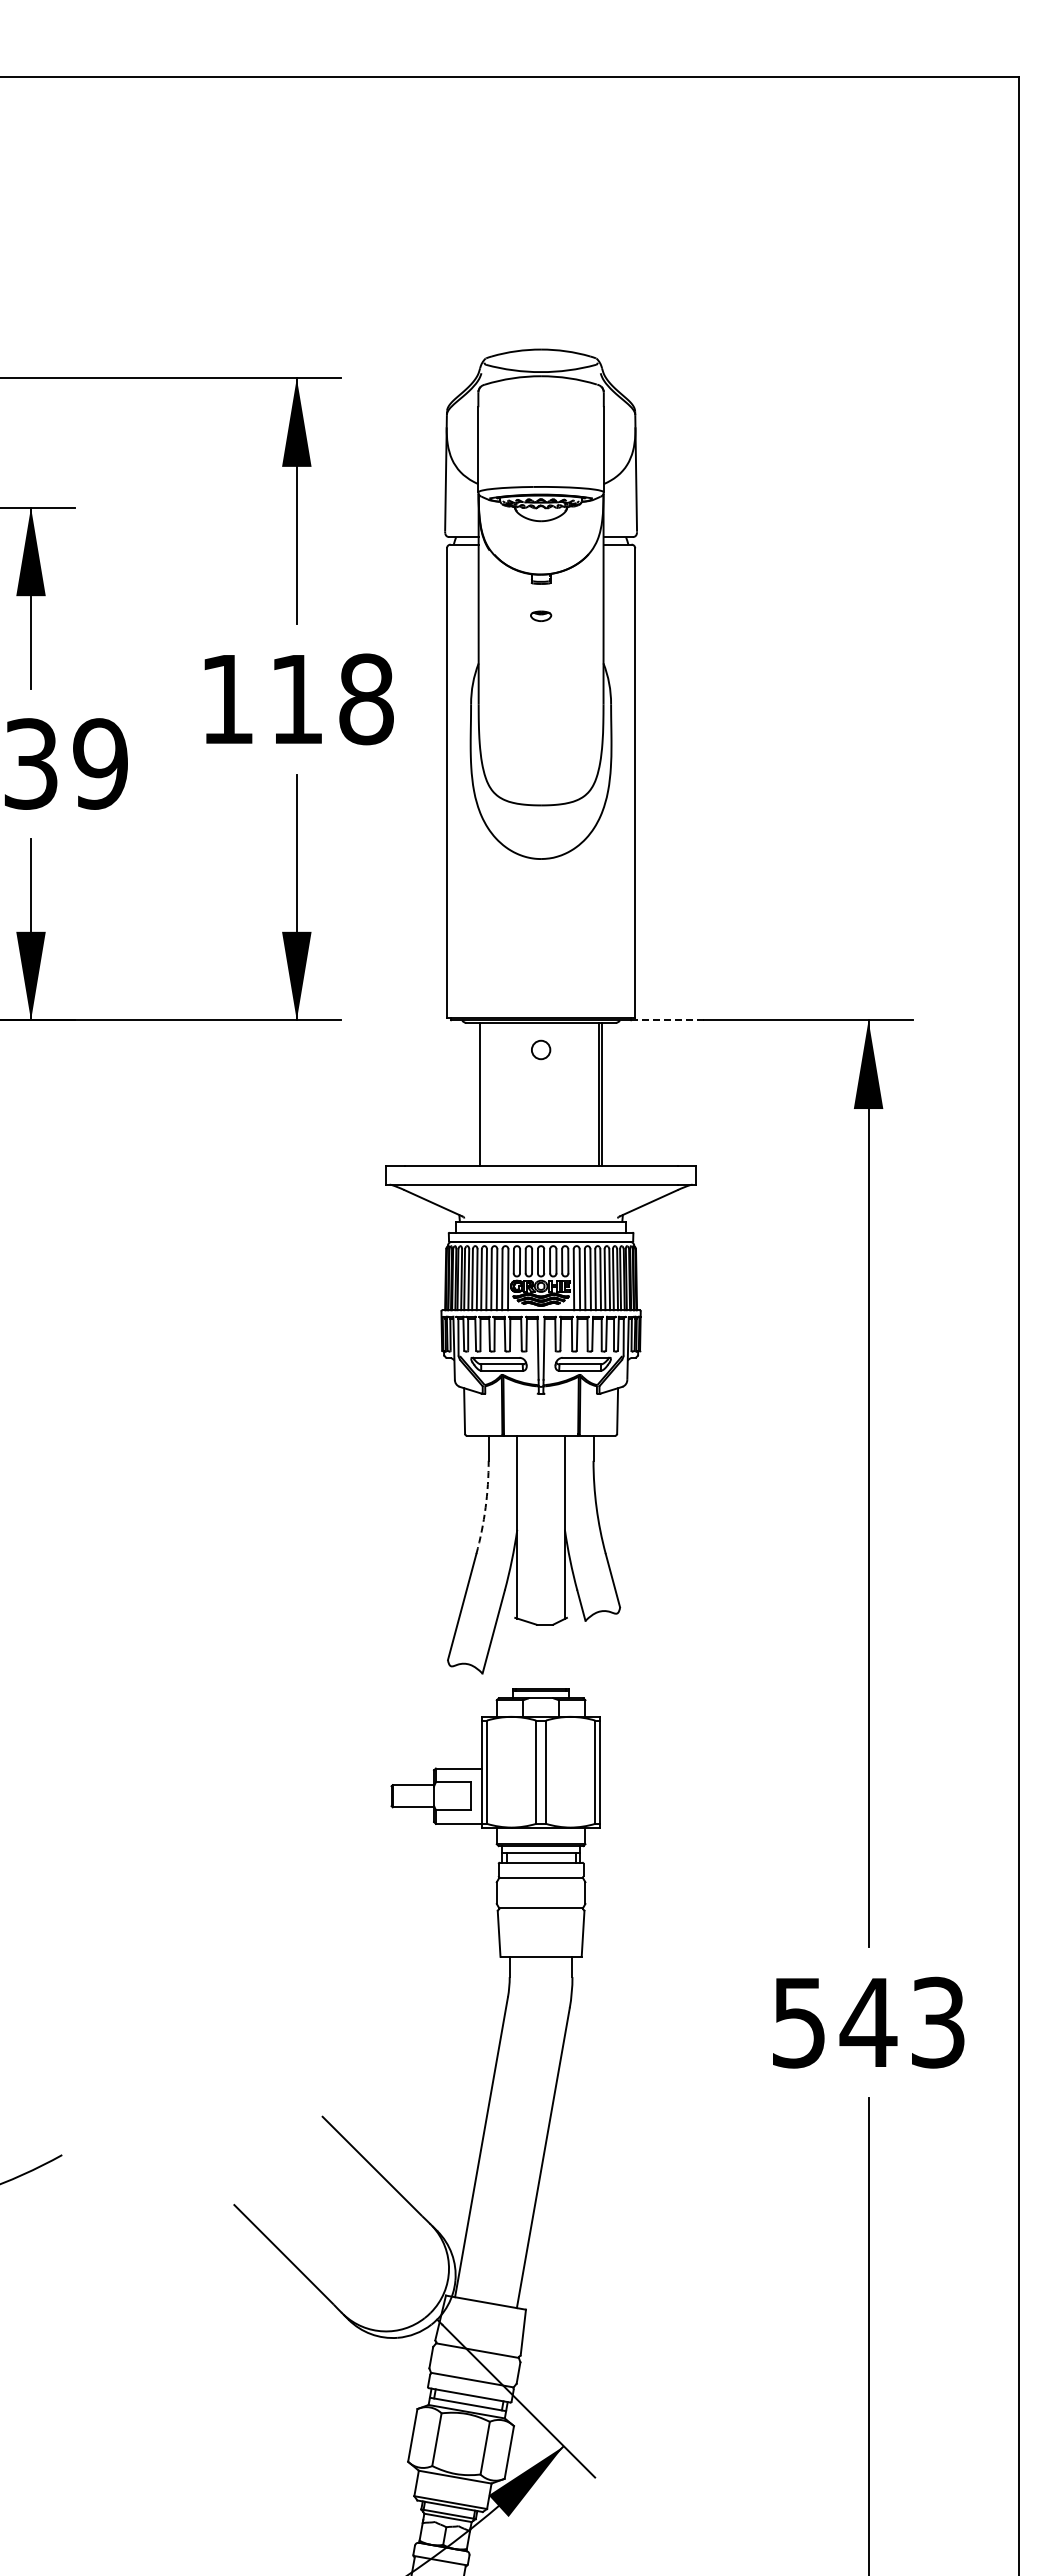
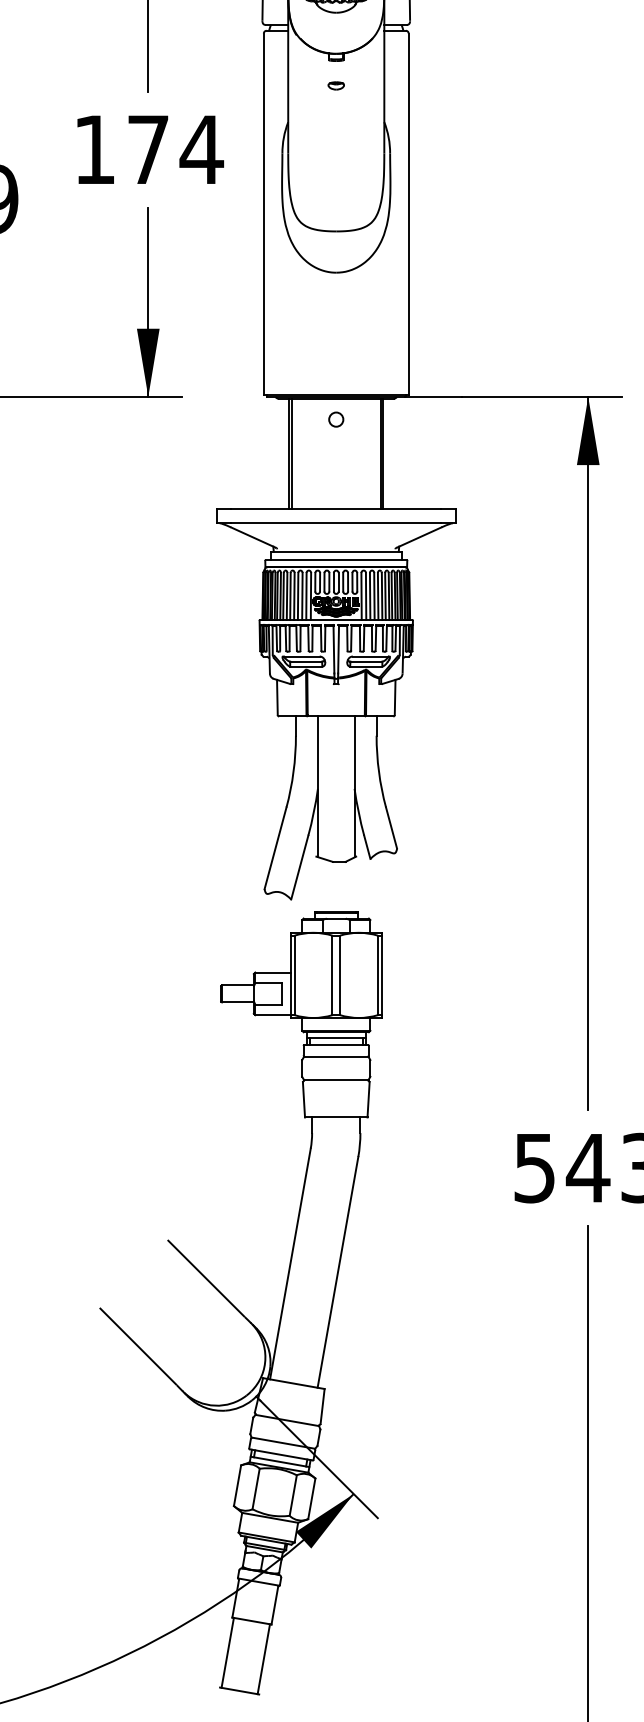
text: (333, 699) -> (176, 149), 118 -> 174
line: (667, 1020) -> (433, 396), dashed -> solid
line: (483, 1094) -> (291, 453), added
arc: (485, 1507) -> (293, 771), dashed -> solid

